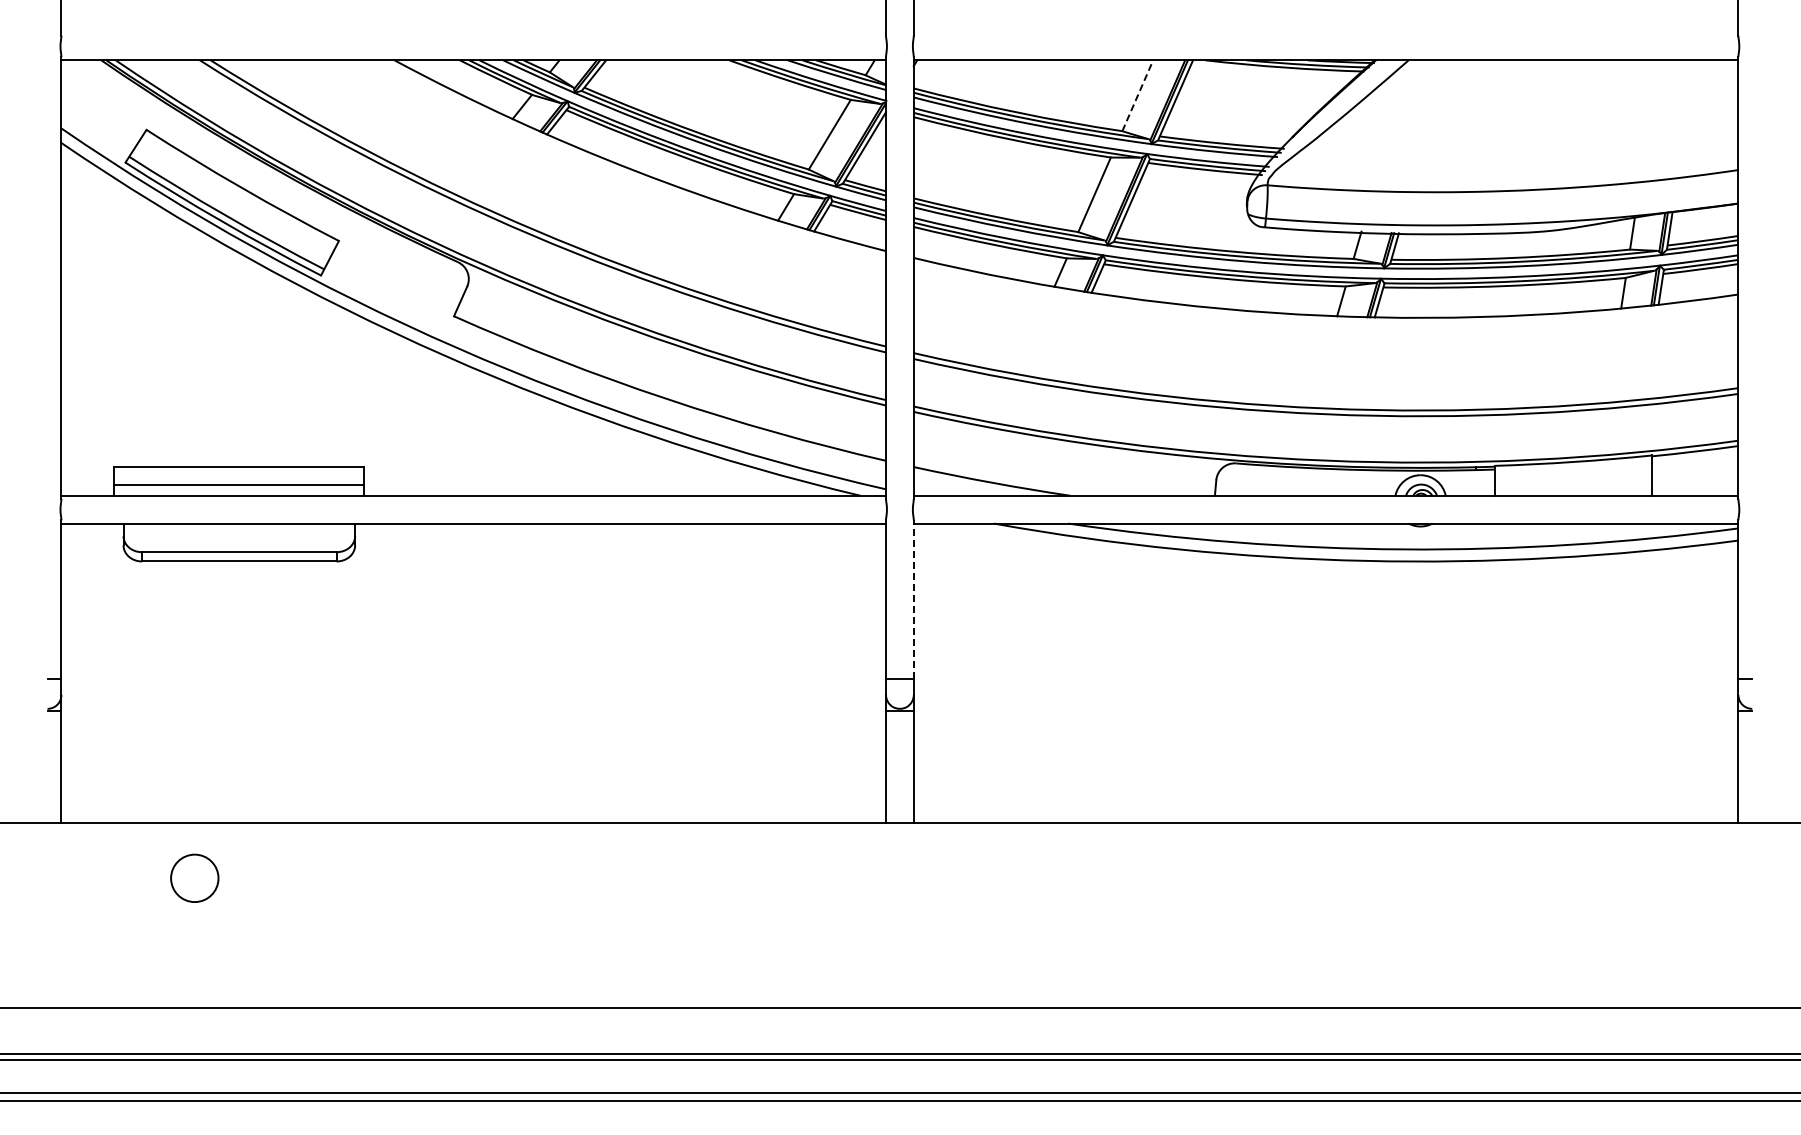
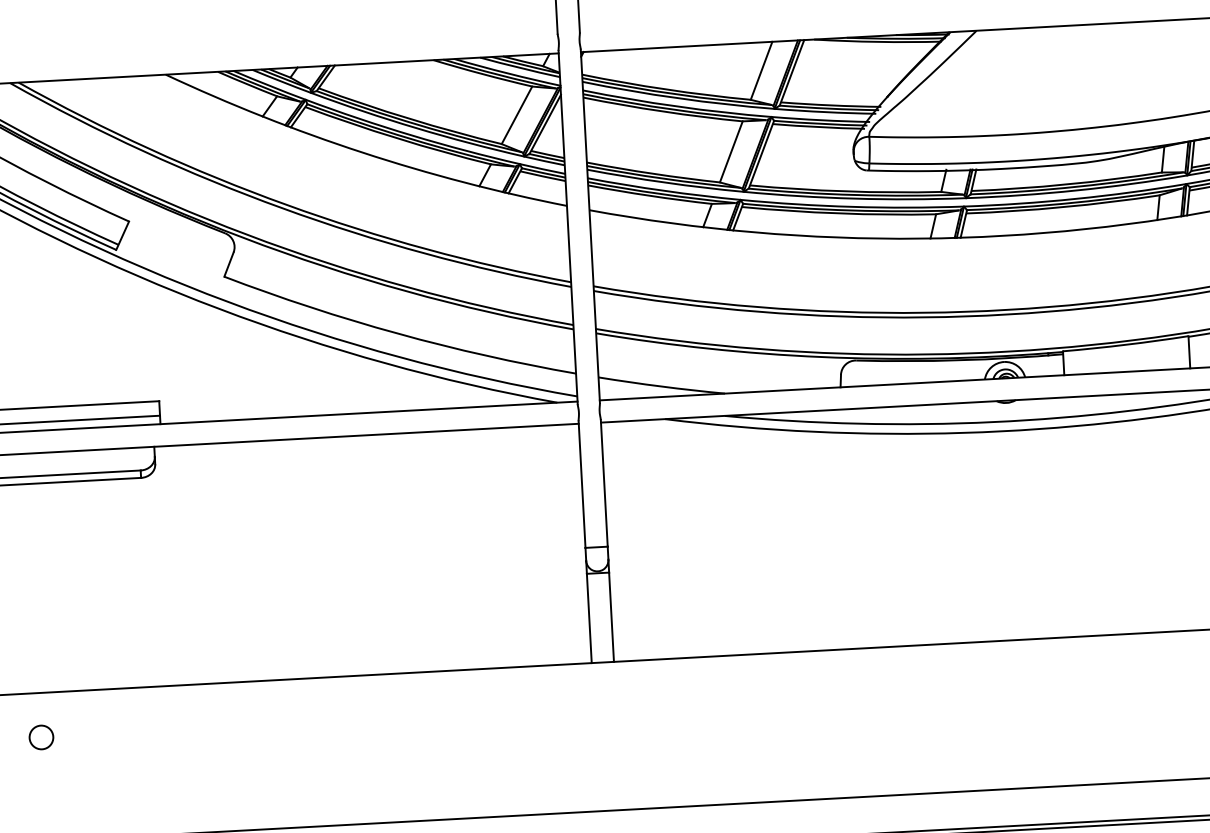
line: (1137, 95) -> (761, 70), dashed -> solid
line: (913, 599) -> (604, 483), dashed -> solid
circle: (194, 878) -> (41, 737), size x0.62

